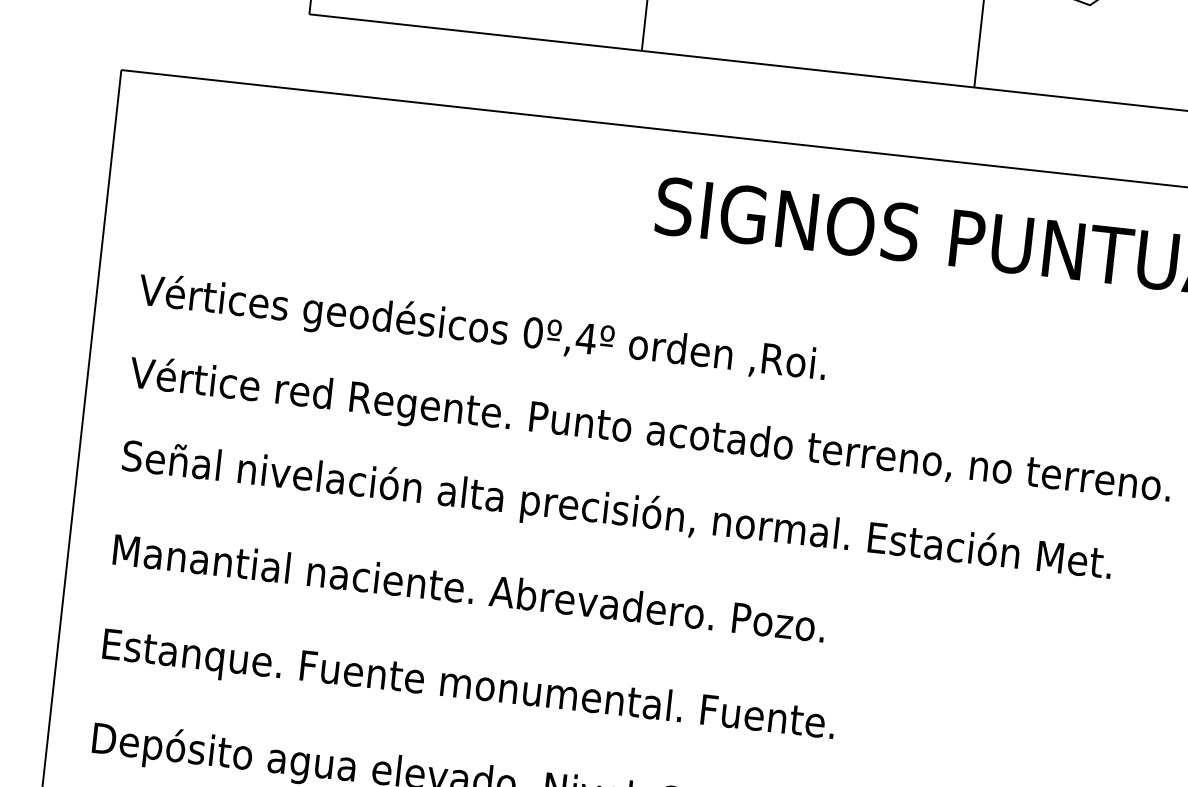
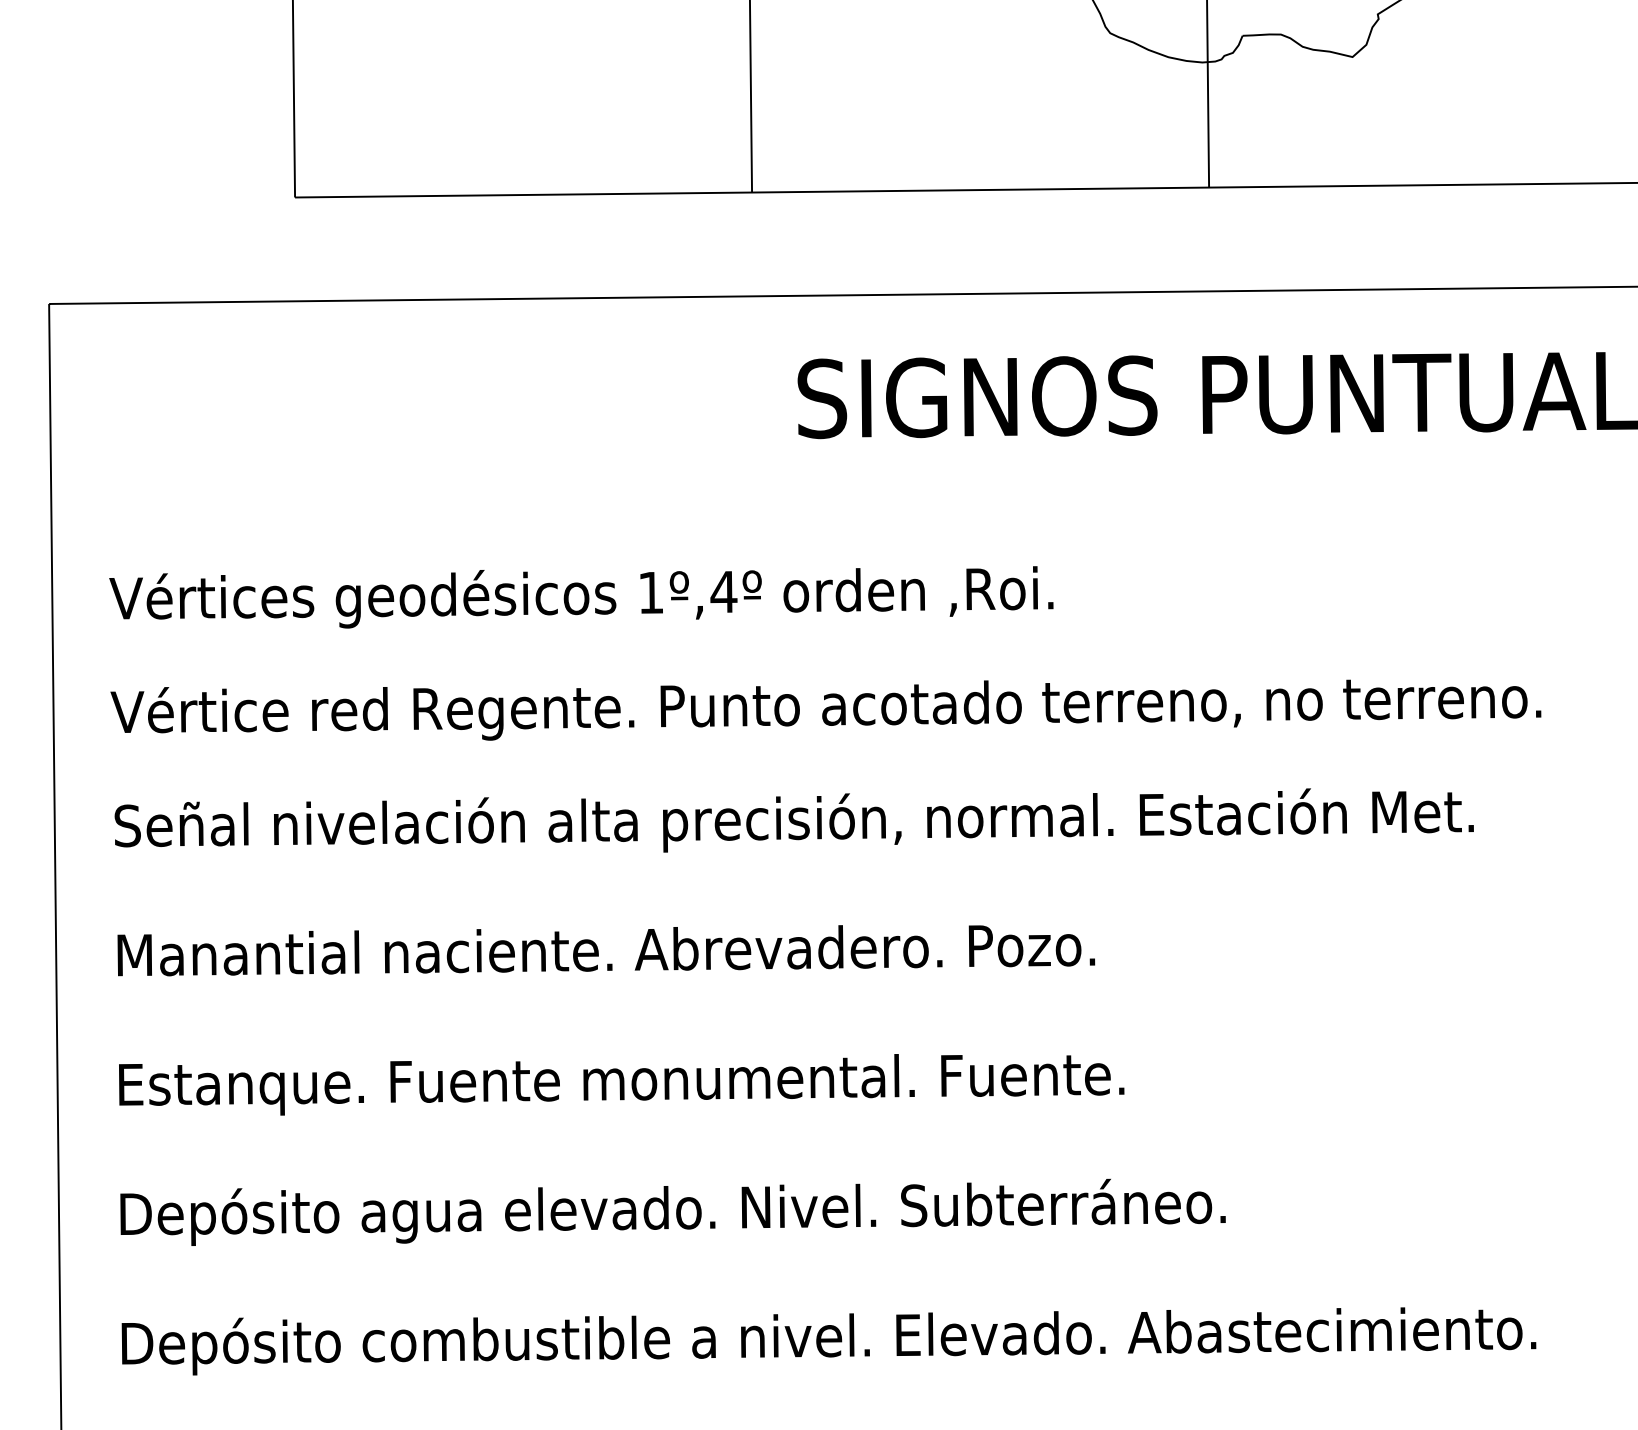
text: (533, 332) -> (651, 592), 0º,4º -> 1º,4º

